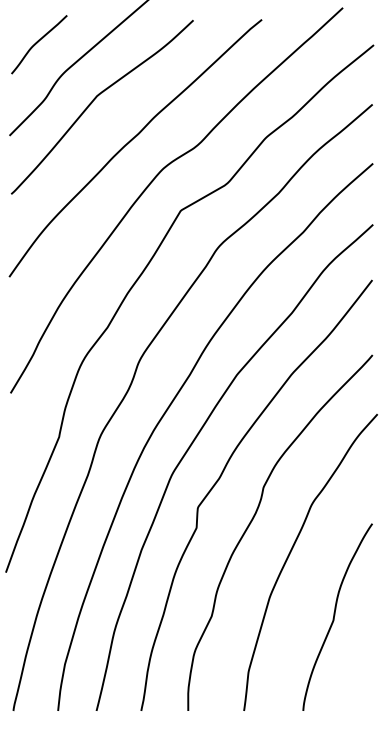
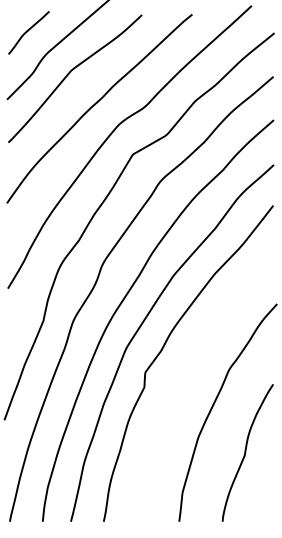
curve: (253, 519) -> (186, 381), removed

